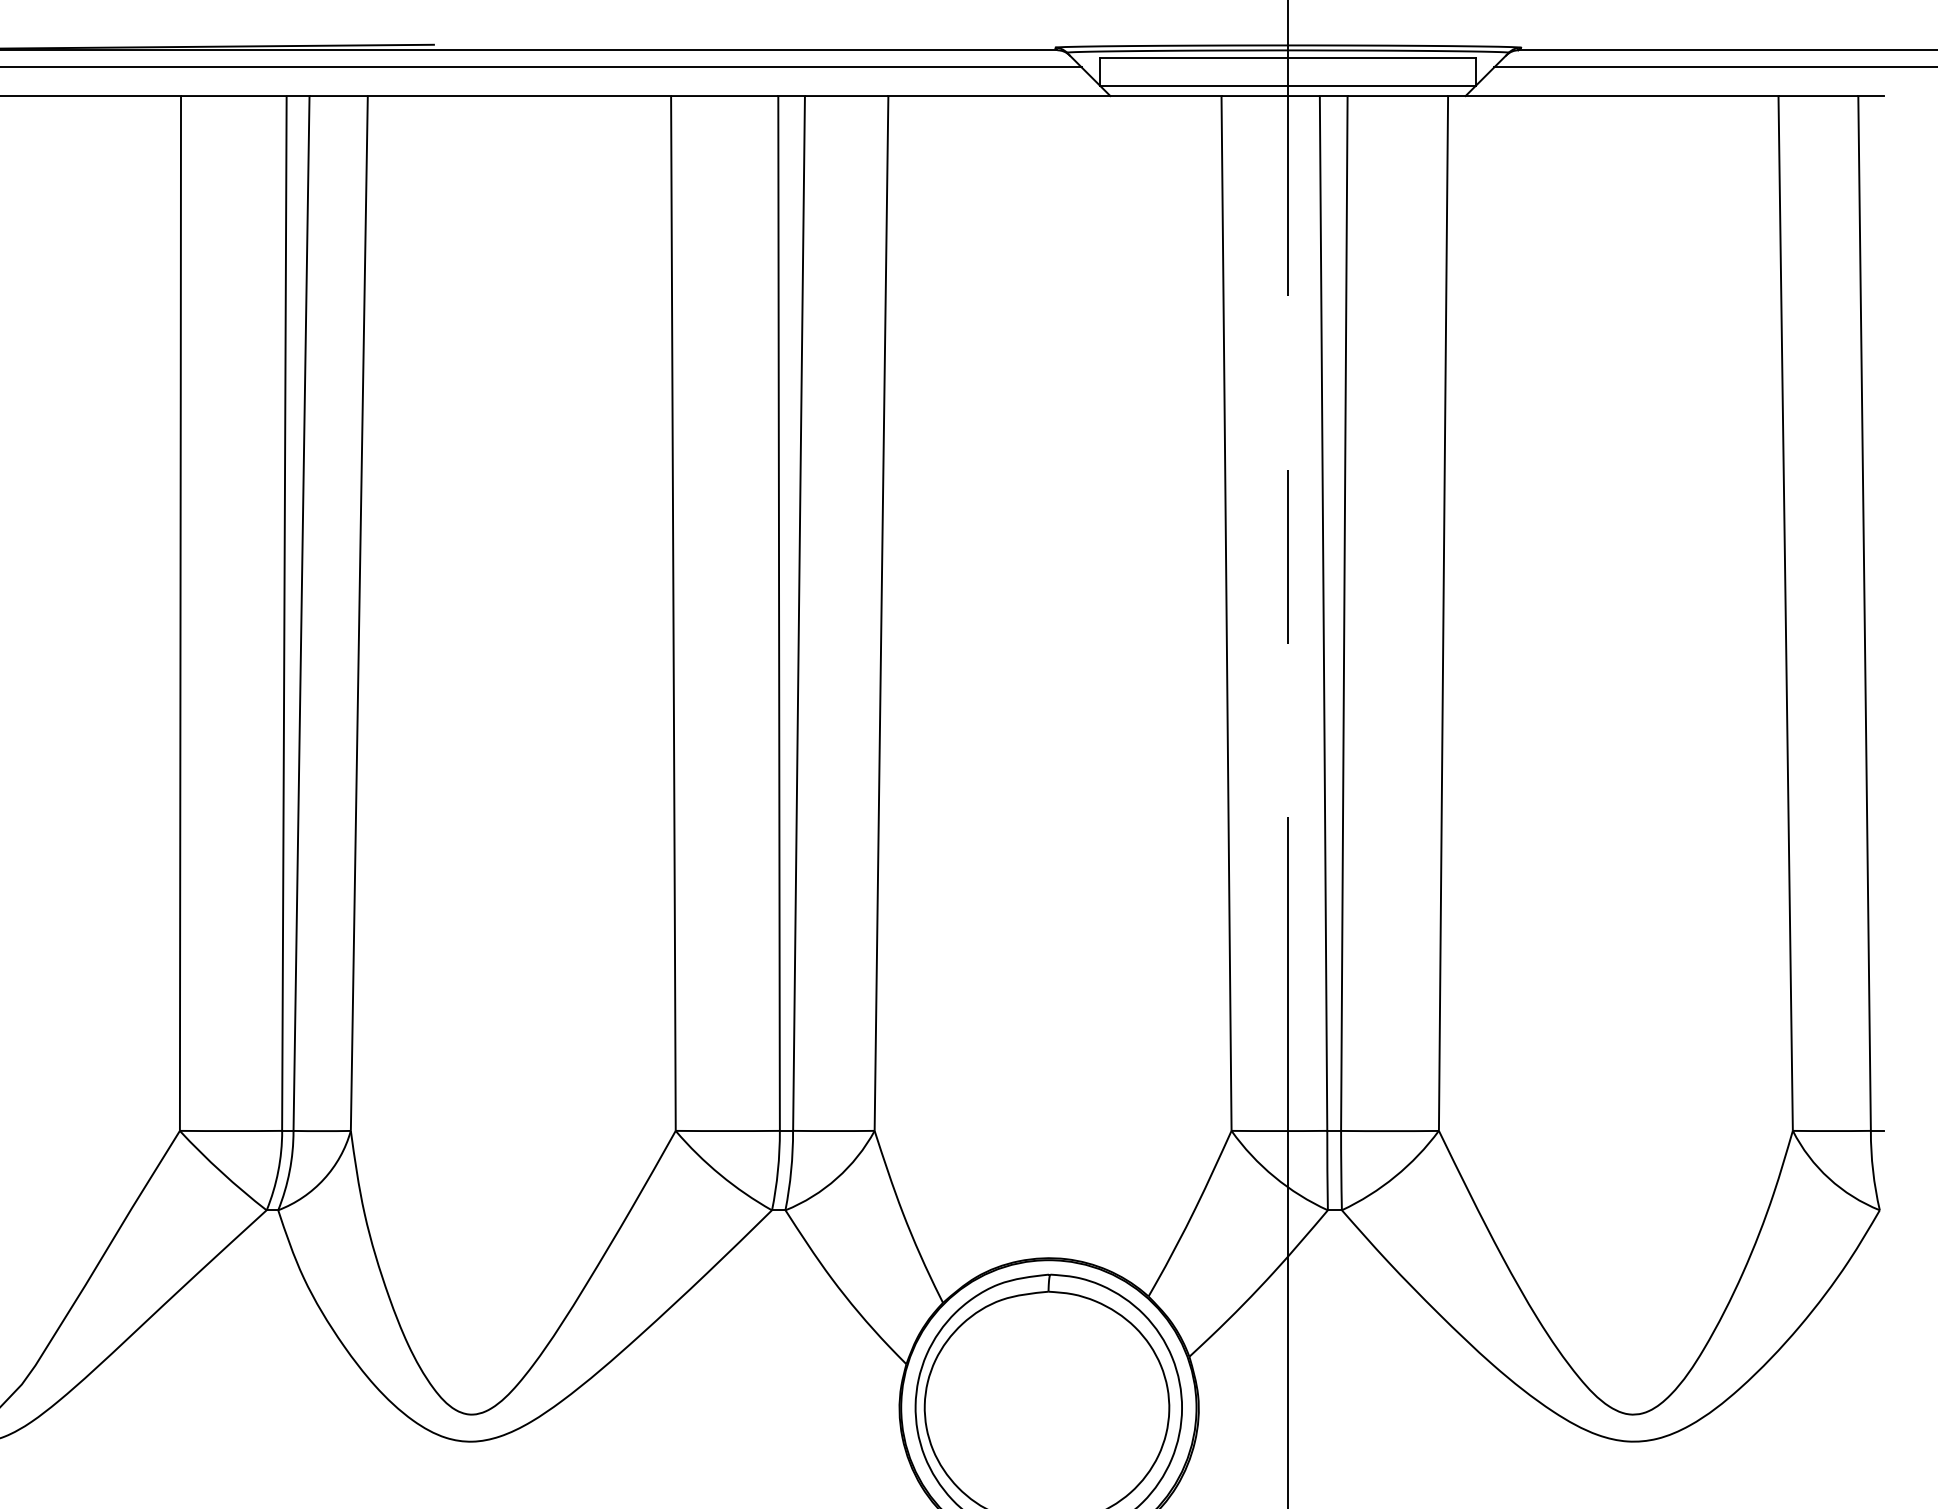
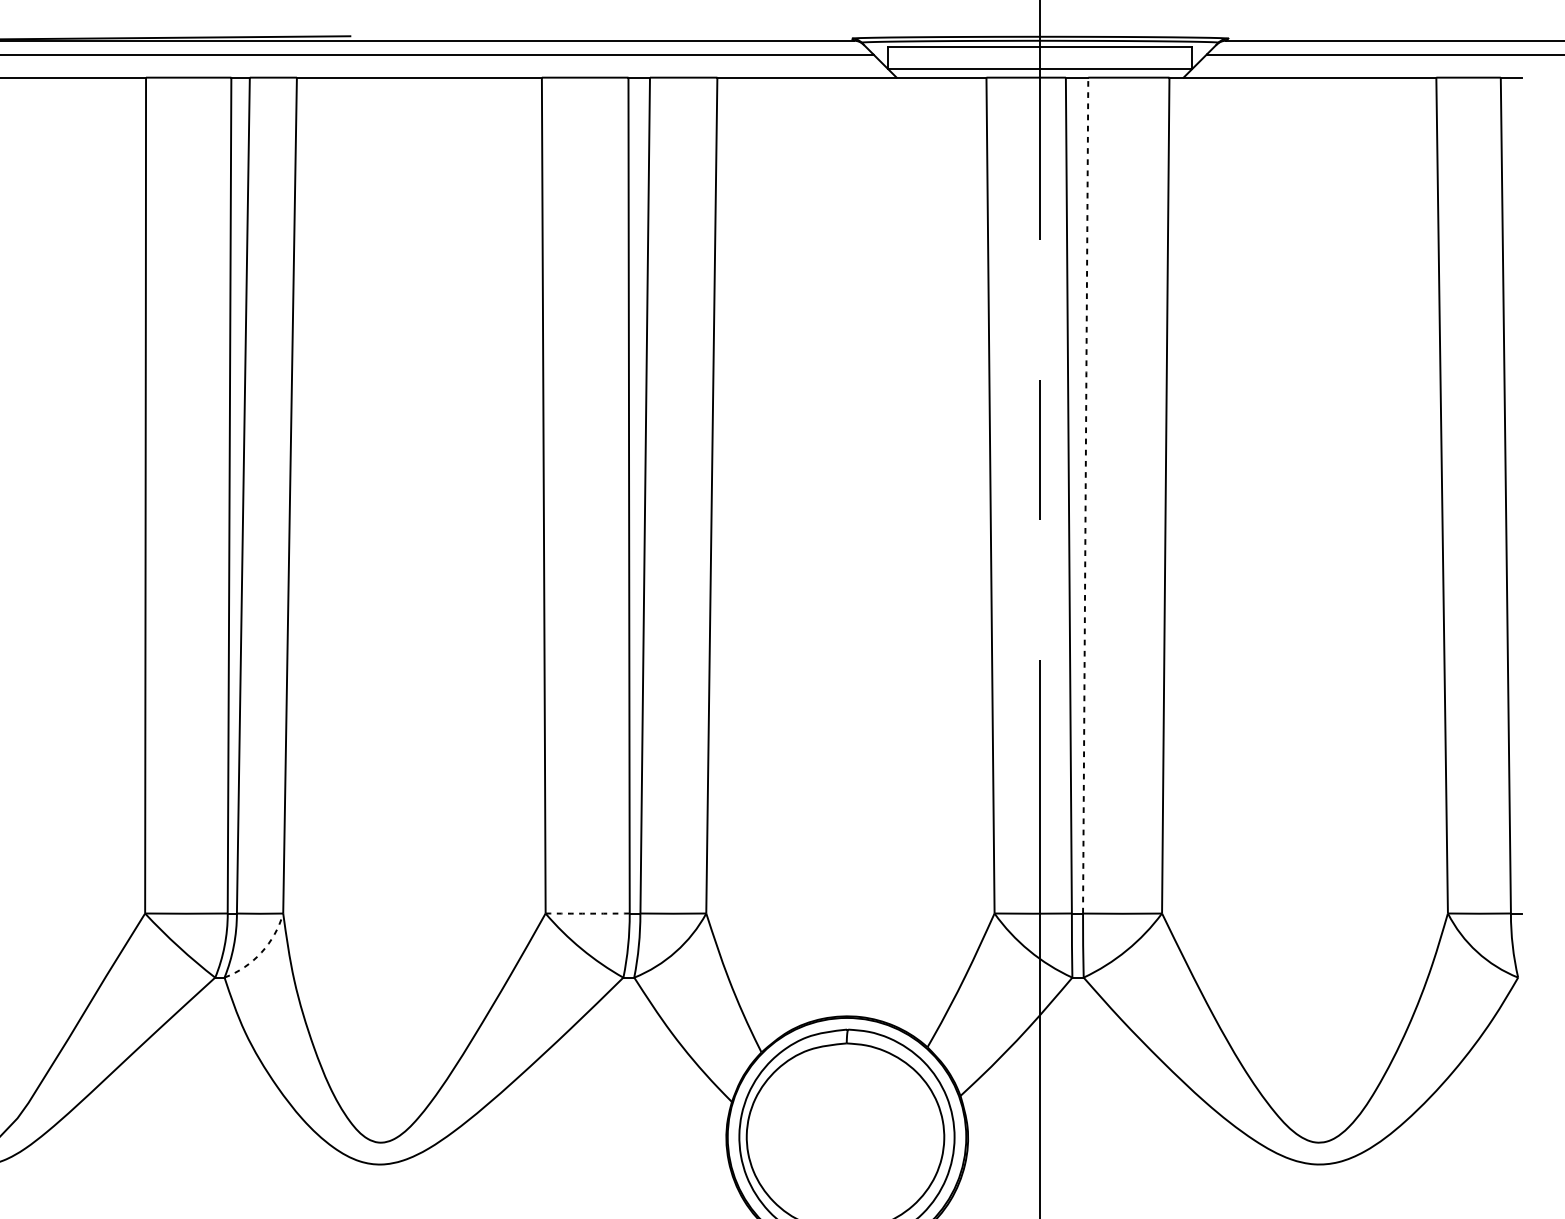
line: (1344, 612) -> (1085, 494), solid -> dashed
arc: (727, 1131) -> (587, 914), solid -> dashed
arc: (324, 1179) -> (261, 952), solid -> dashed

